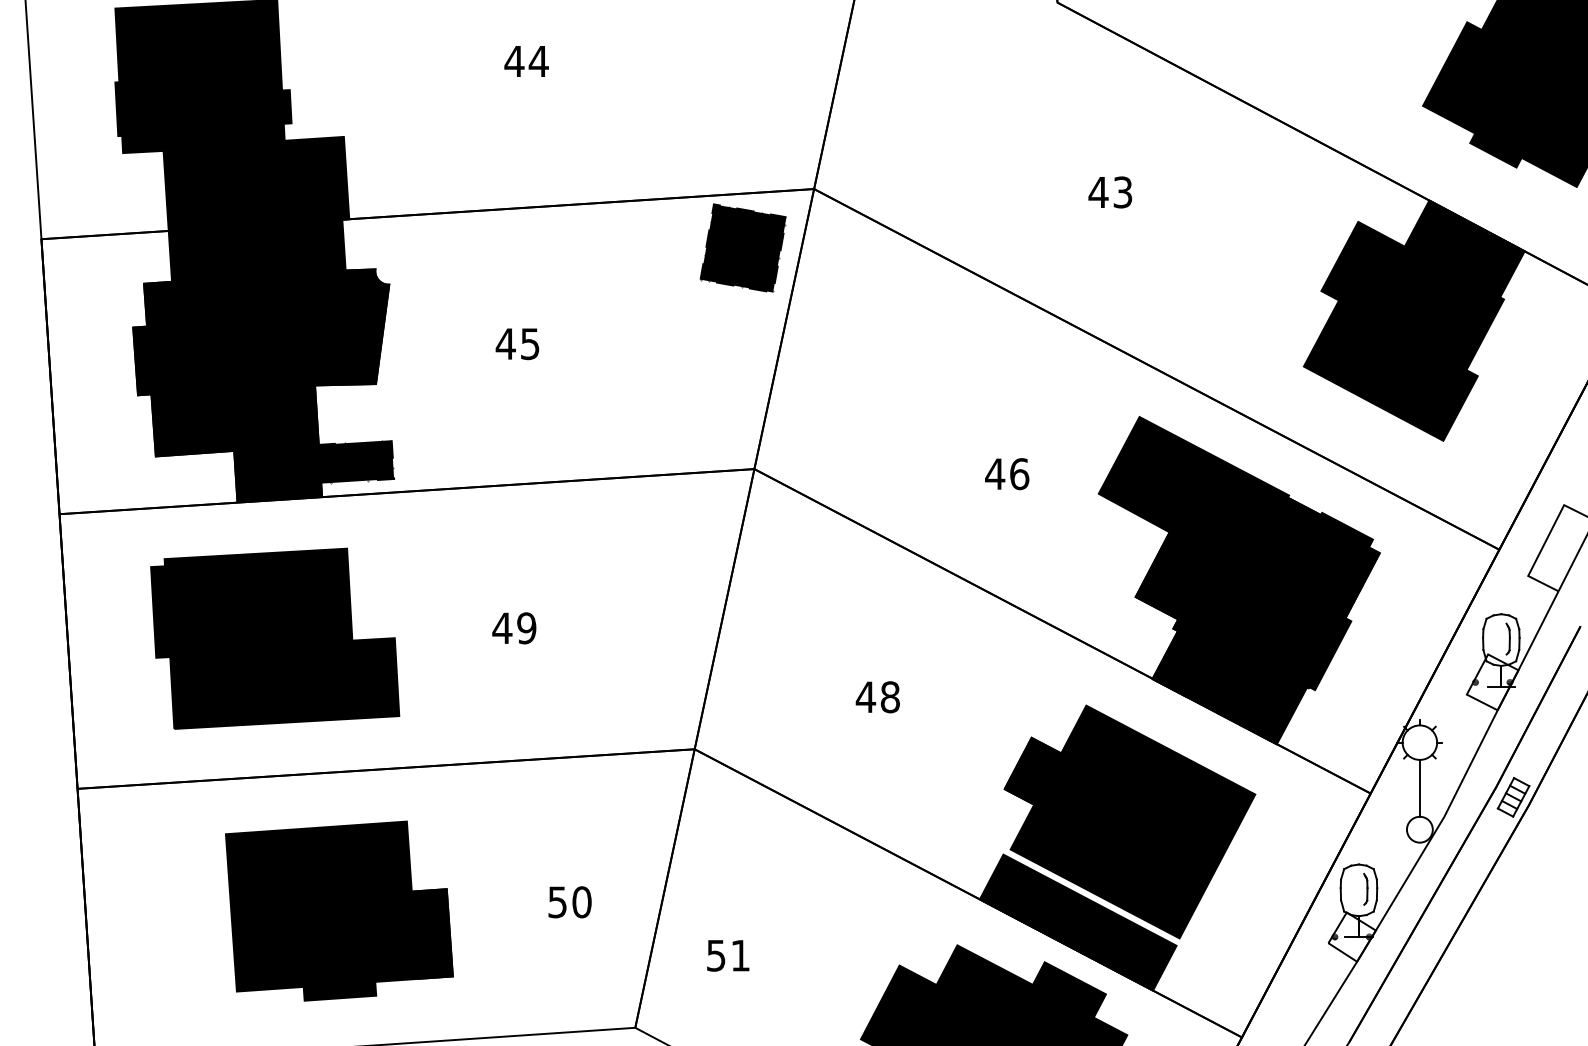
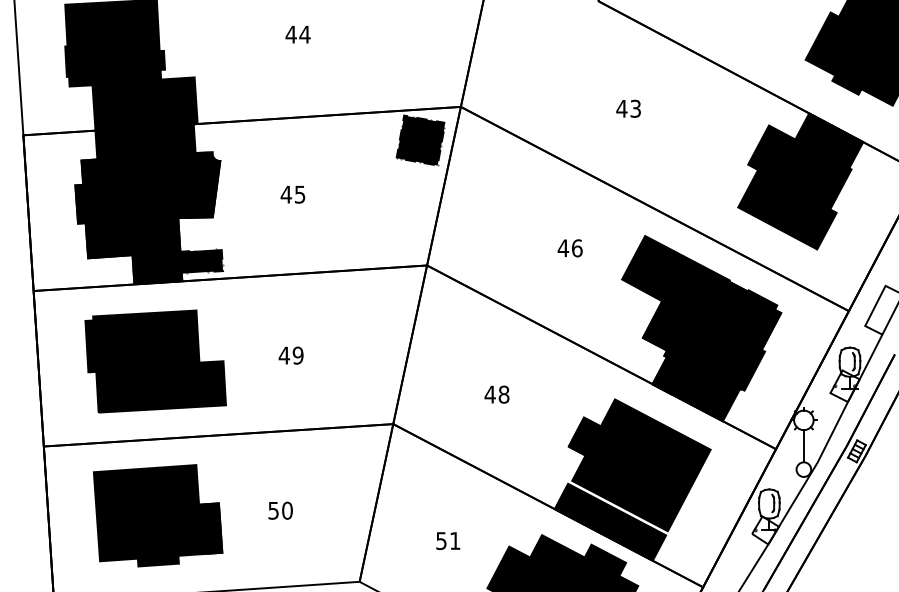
text: (1005, 474) -> (569, 248), moved
text: (569, 901) -> (280, 510), moved
part: (340, 910) -> (158, 515), moved
text: (728, 956) -> (448, 541), moved

